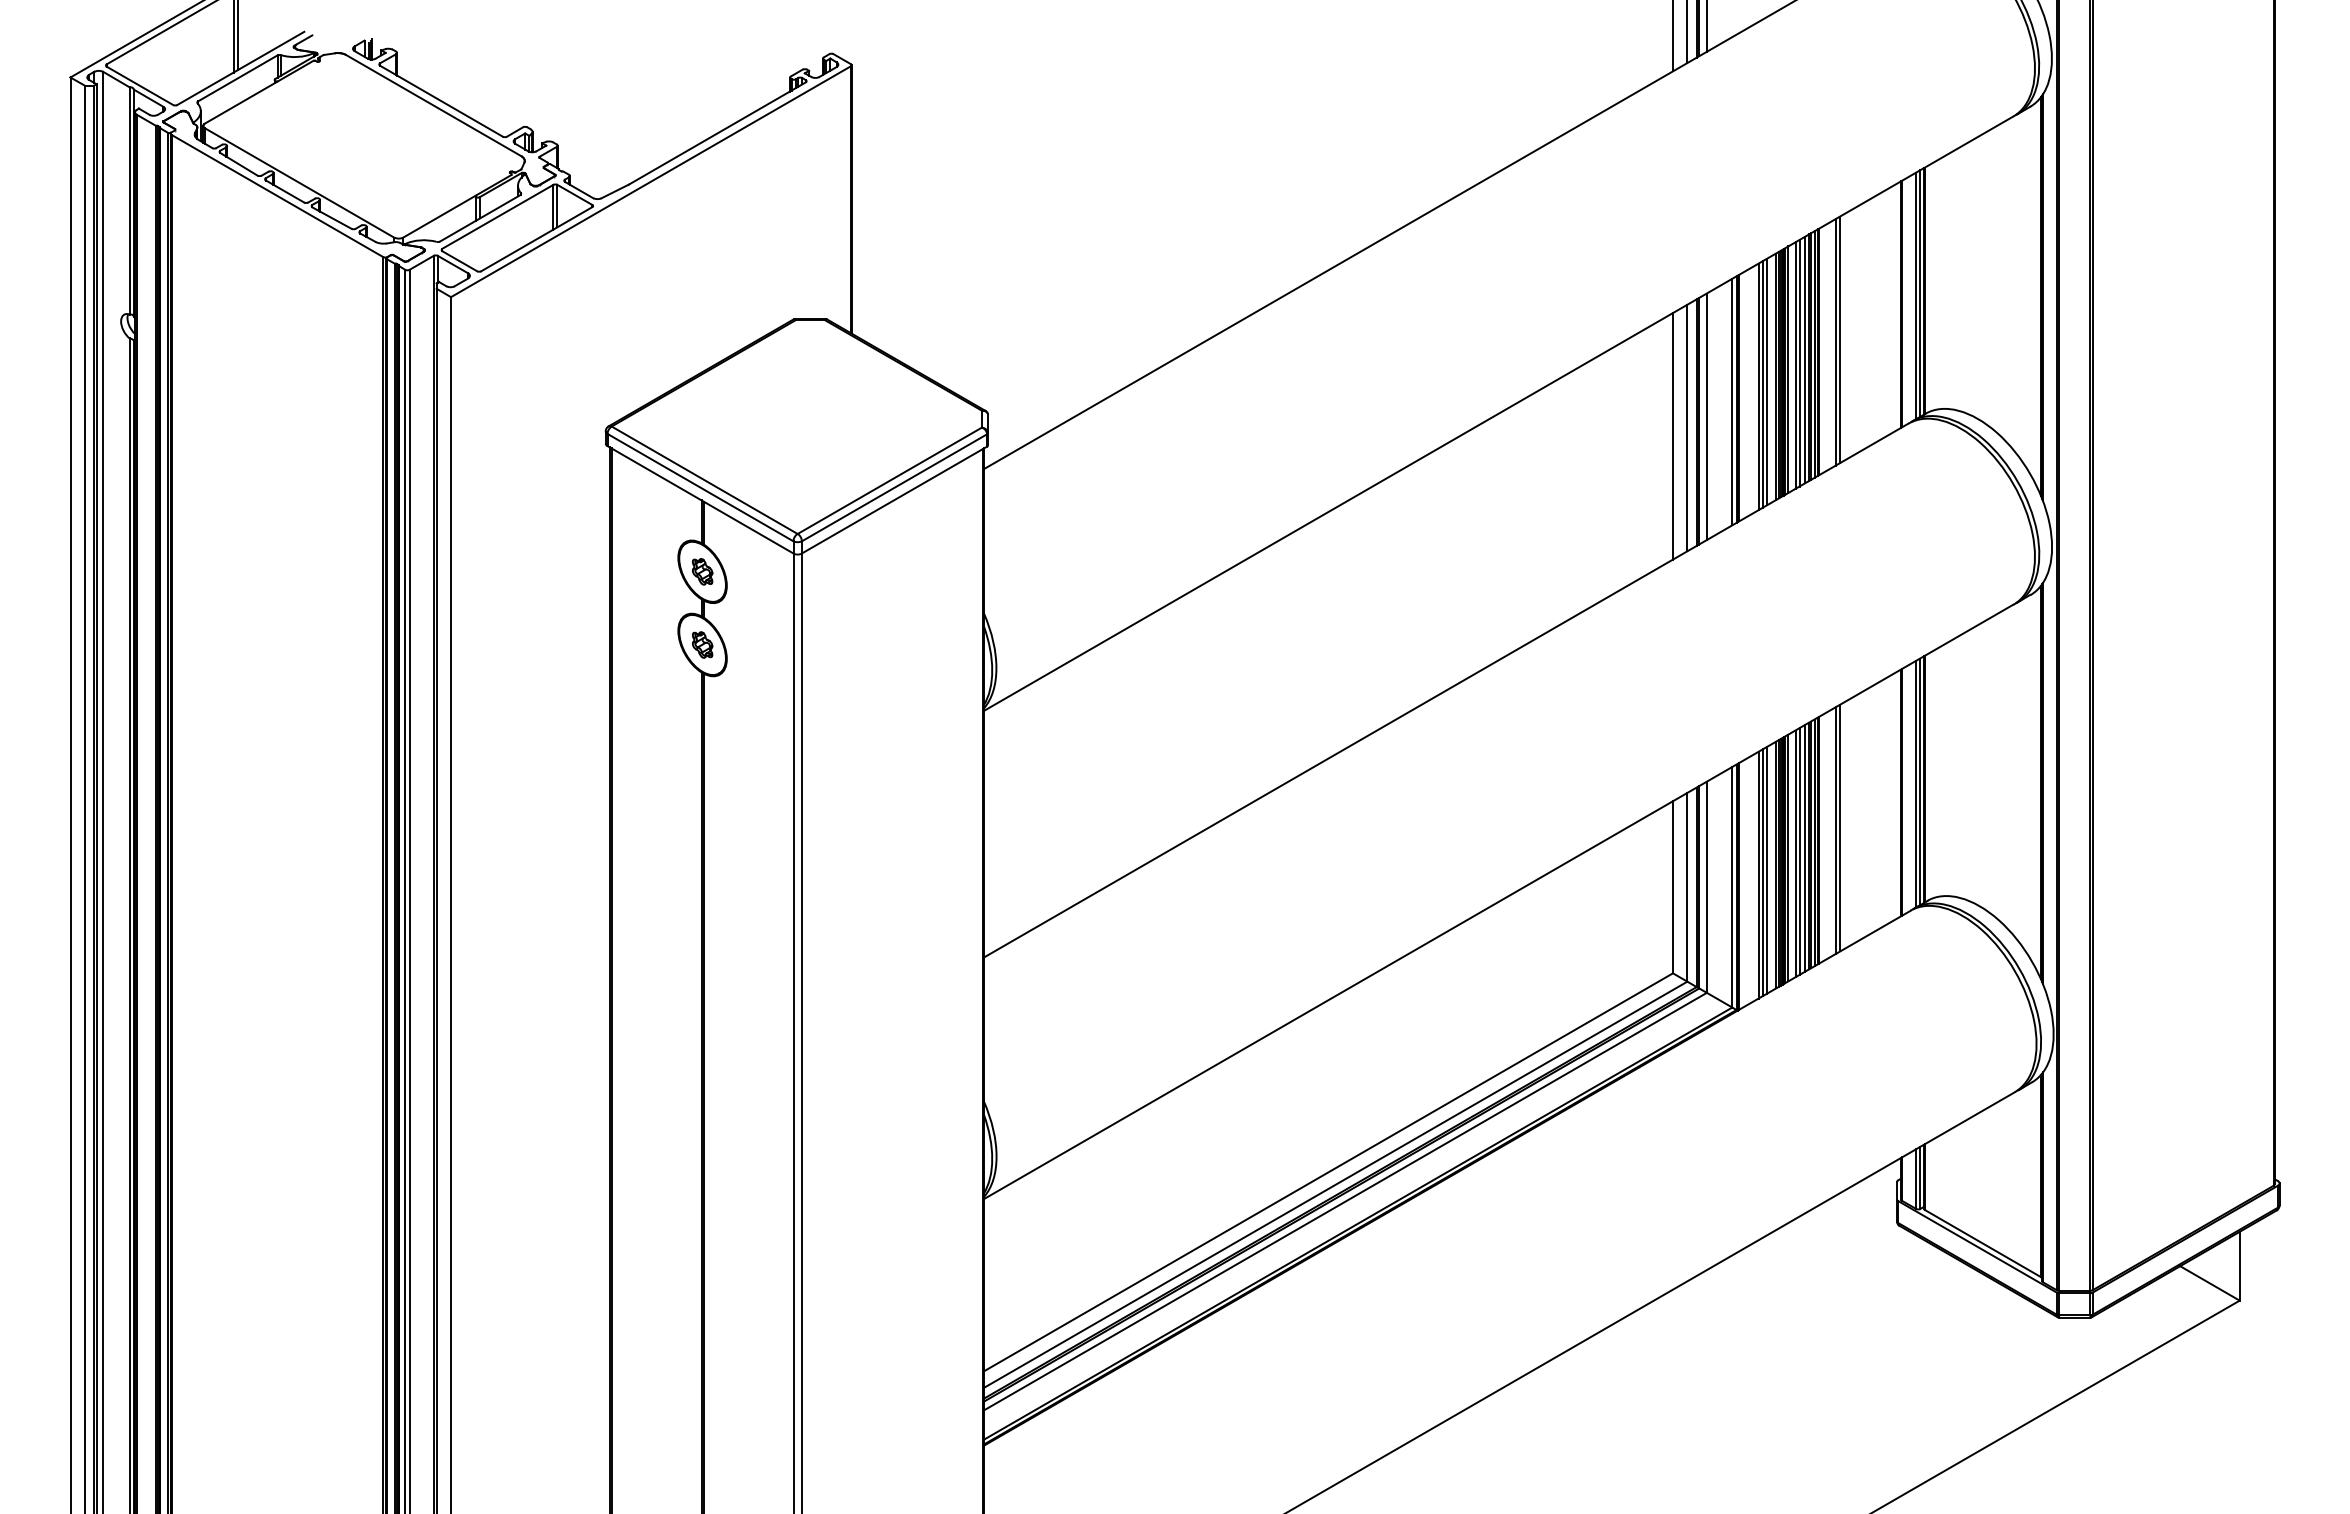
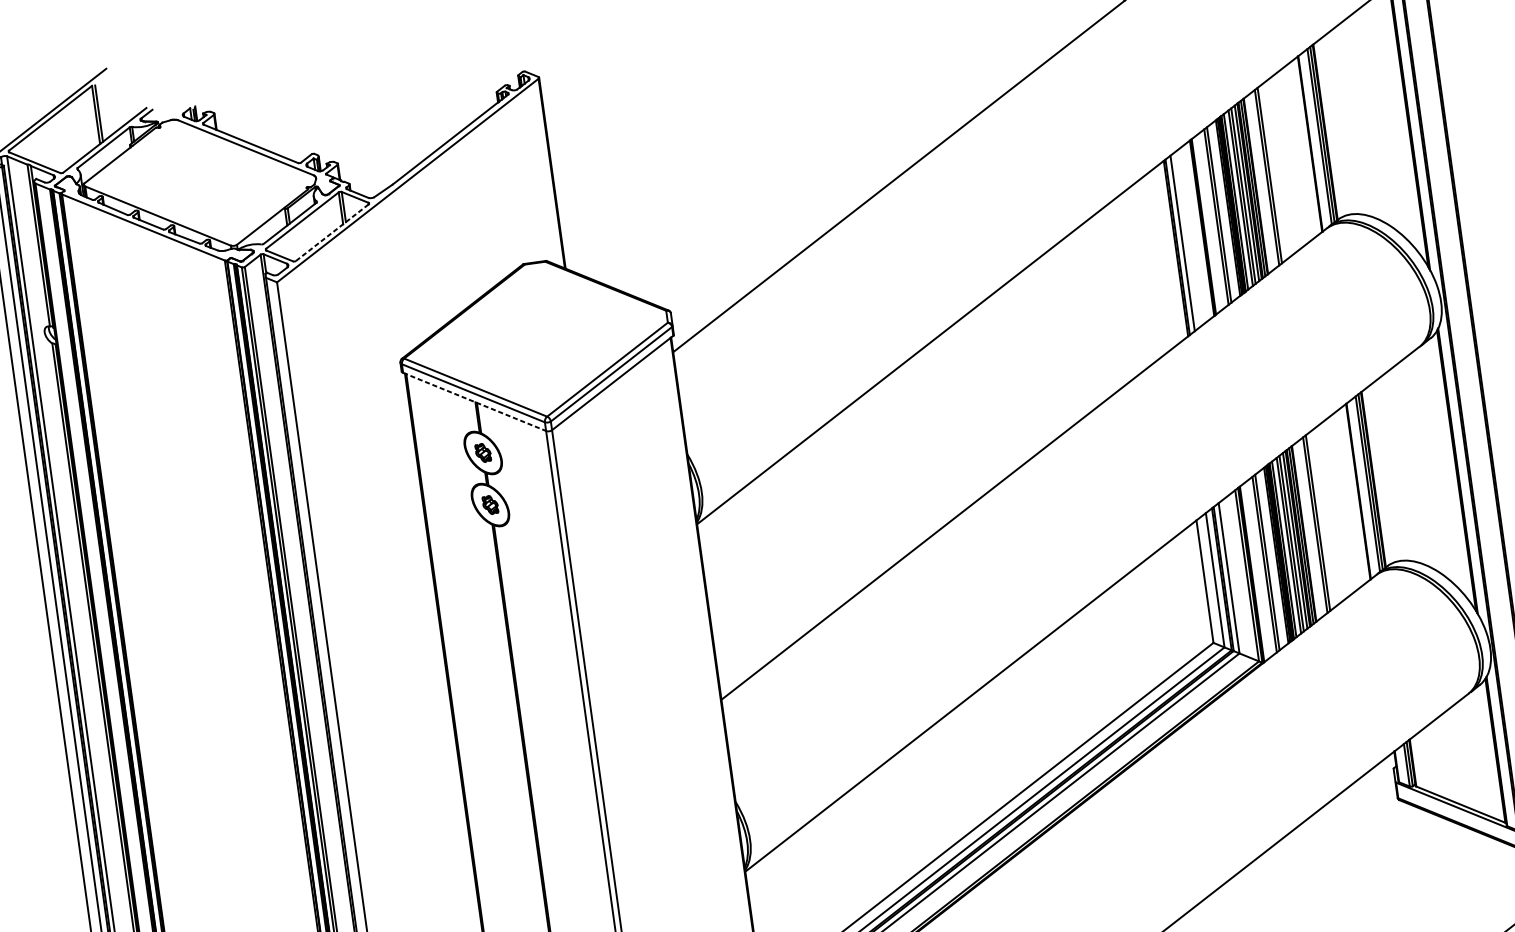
line: (536, 239) -> (332, 232), solid -> dashed
line: (1766, 381) -> (1221, 212), removed
line: (1732, 401) -> (1199, 230), removed
line: (1687, 427) -> (1169, 253), removed
line: (1672, 436) -> (1160, 260), removed
line: (700, 500) -> (474, 402), solid -> dashed
line: (1766, 870) -> (1269, 560), removed

